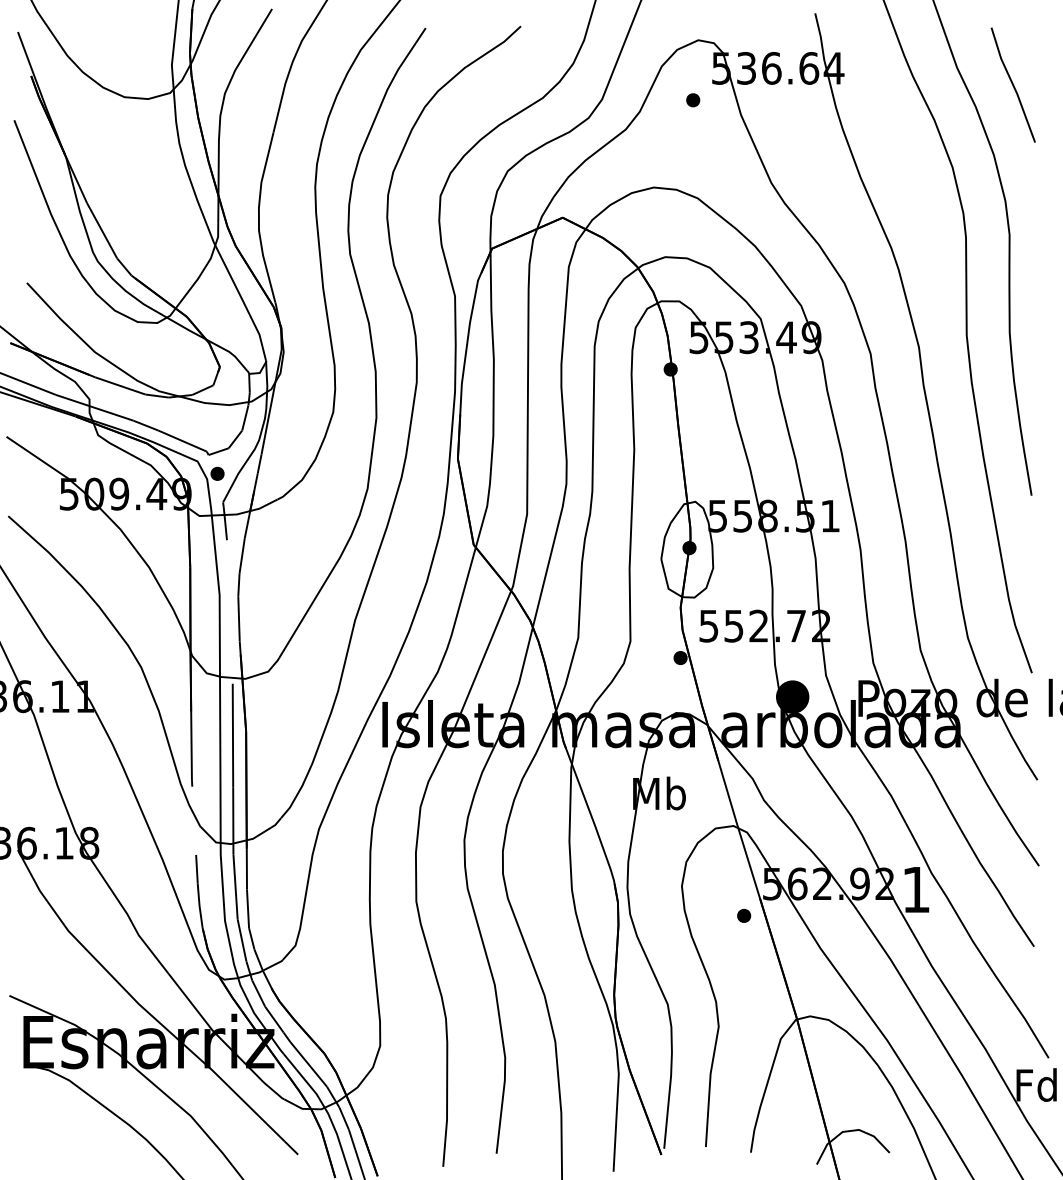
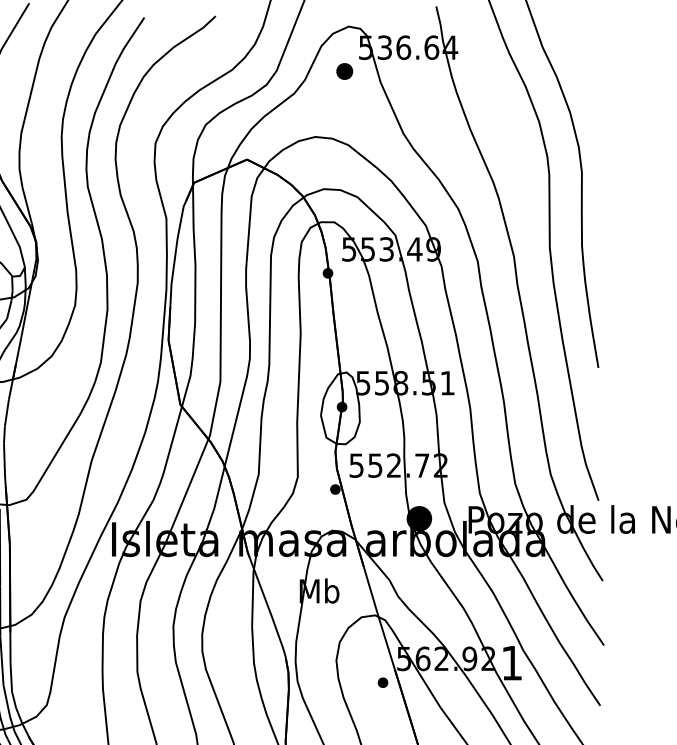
line: (1012, 84) -> (584, 59), removed
part: (693, 100) -> (345, 71), size x1.6

